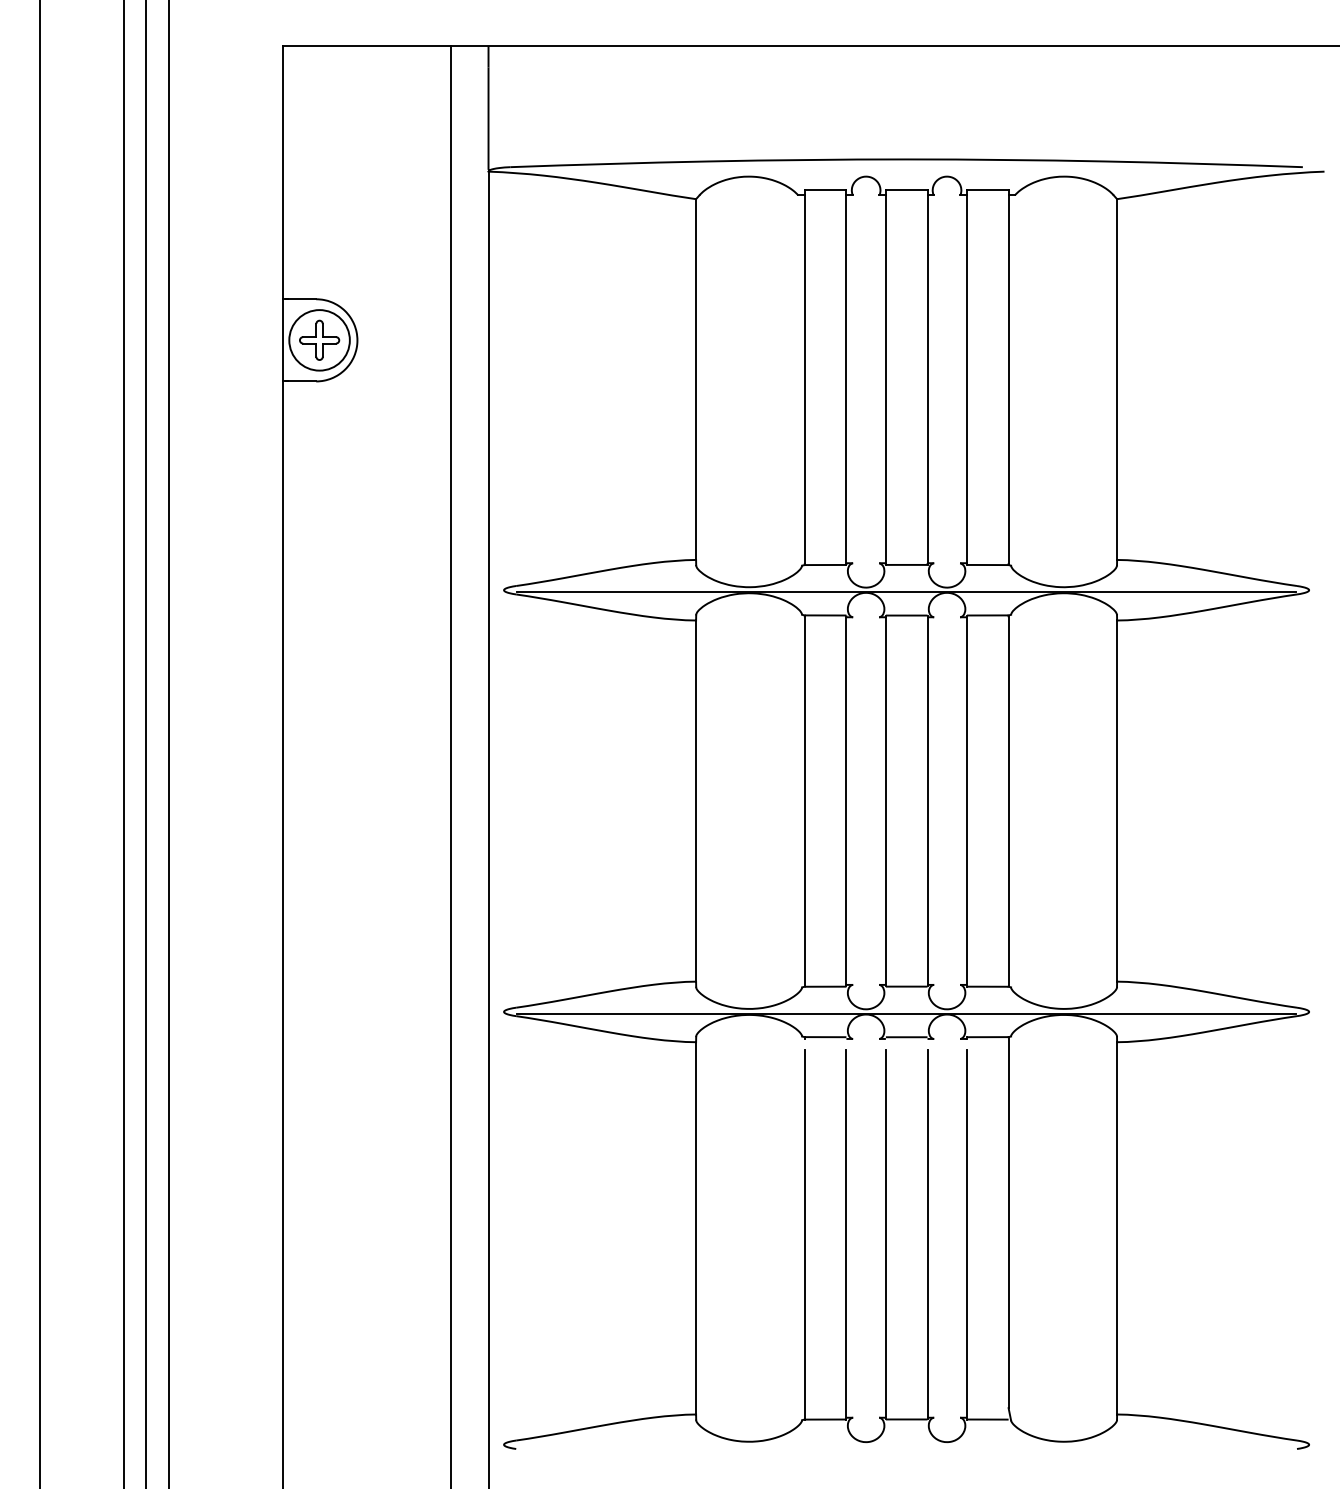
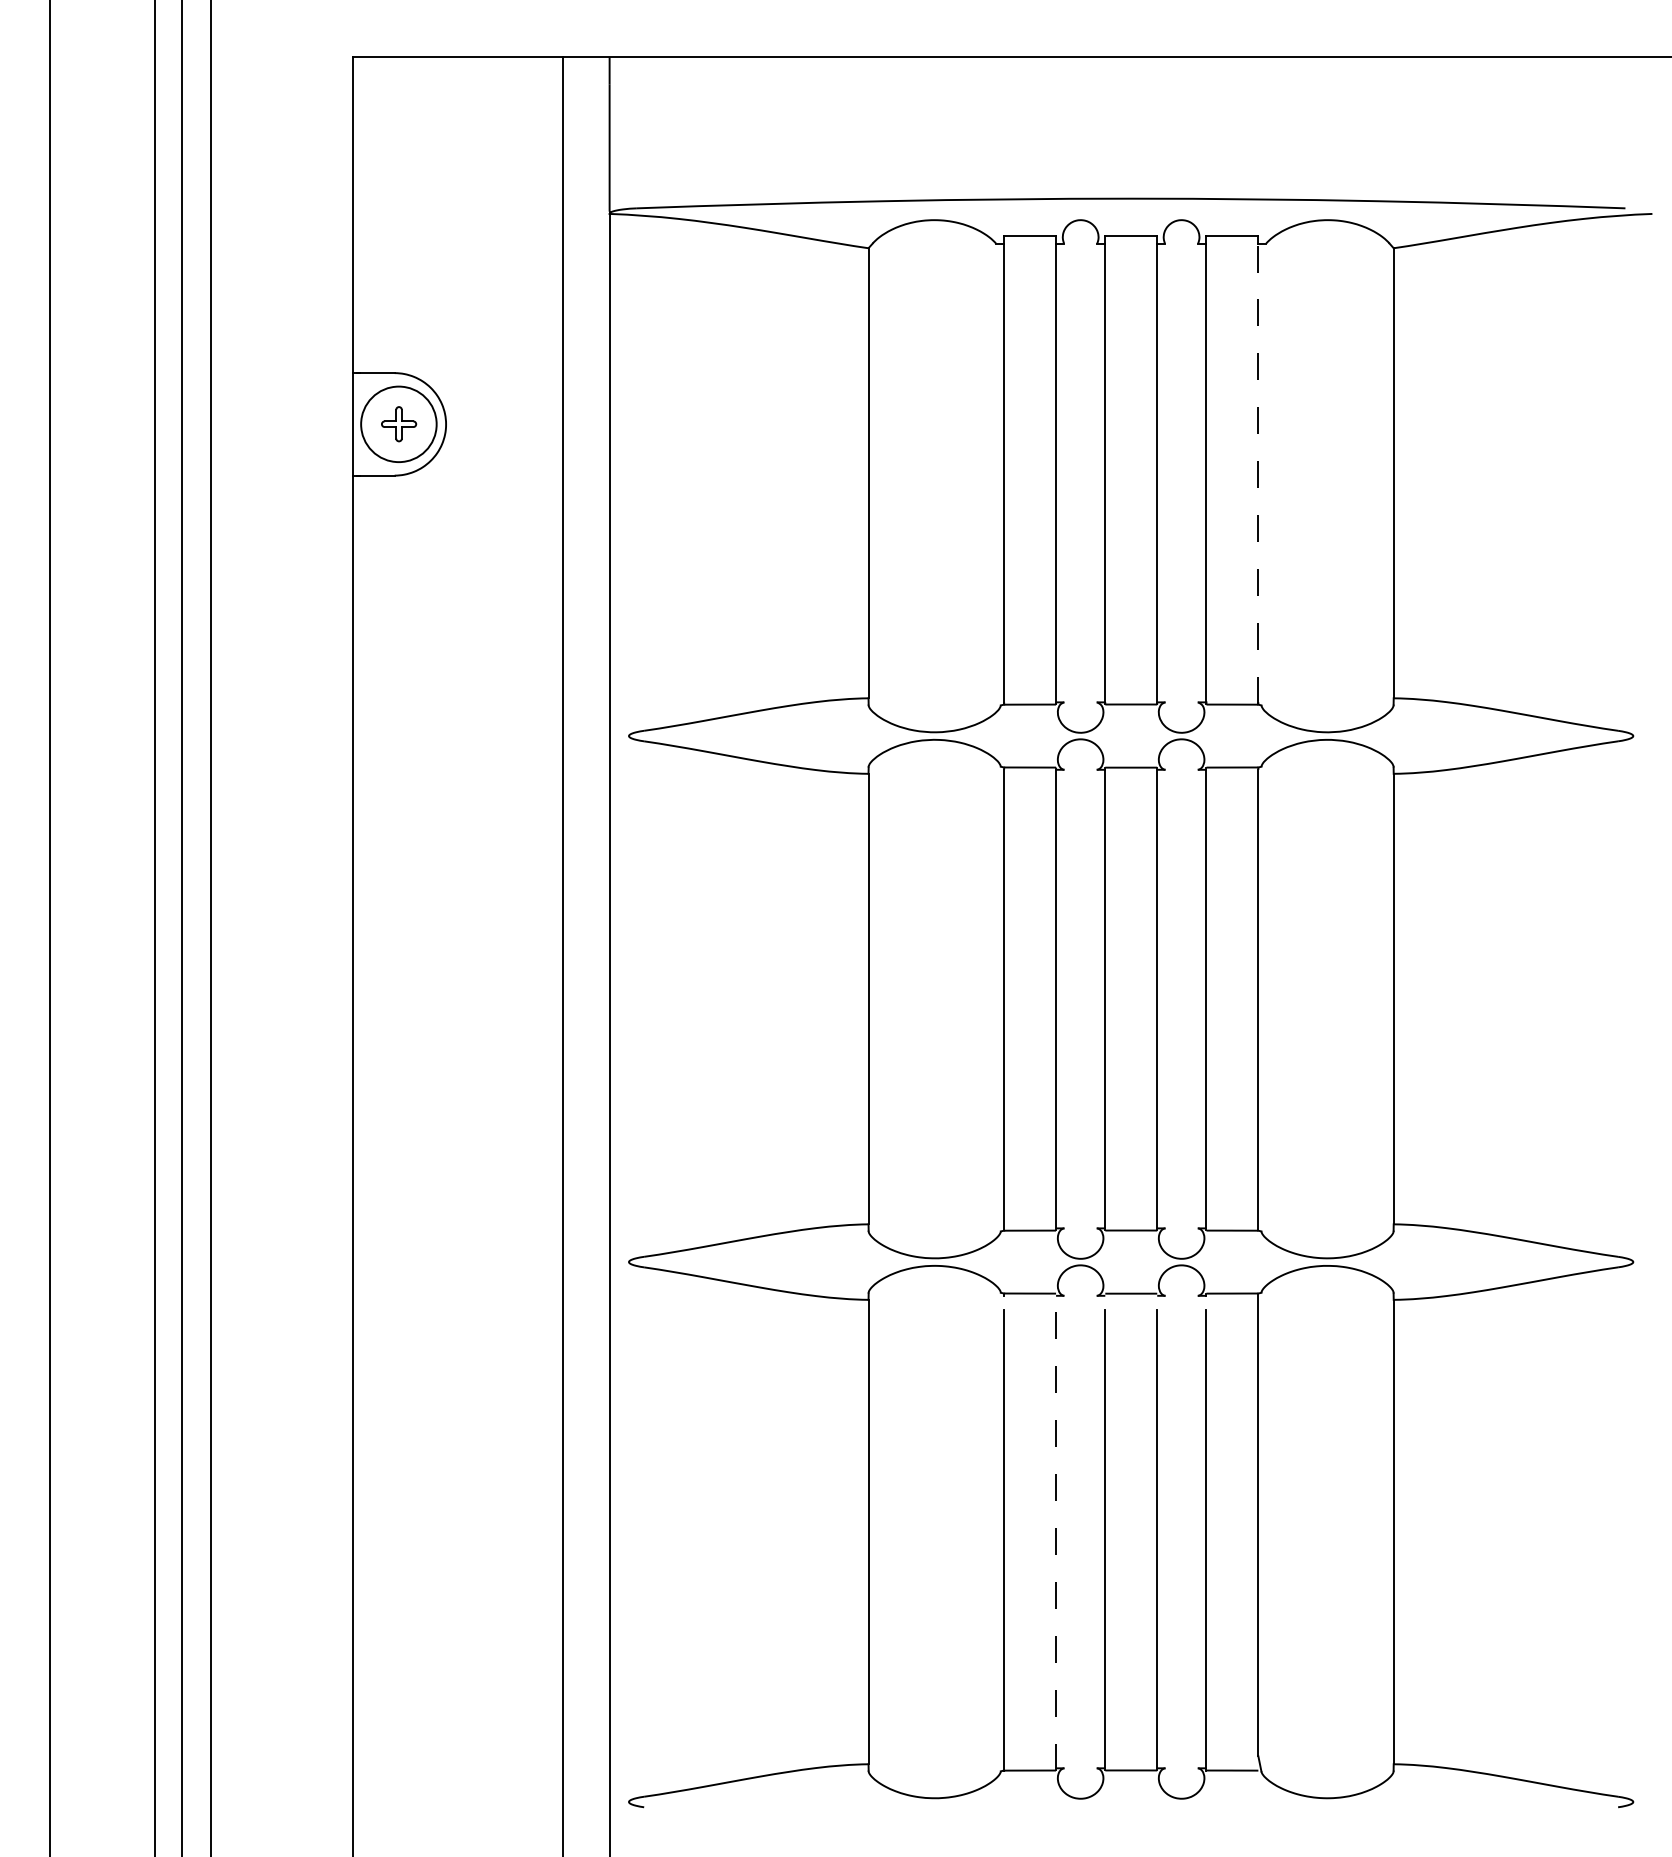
part: (319, 339) -> (398, 423), size x0.7
line: (1008, 380) -> (1258, 474), solid -> dashed
line: (906, 591) -> (1131, 737), removed
line: (906, 1013) -> (1131, 1264), removed
line: (846, 1234) -> (1056, 1539), solid -> dashed

